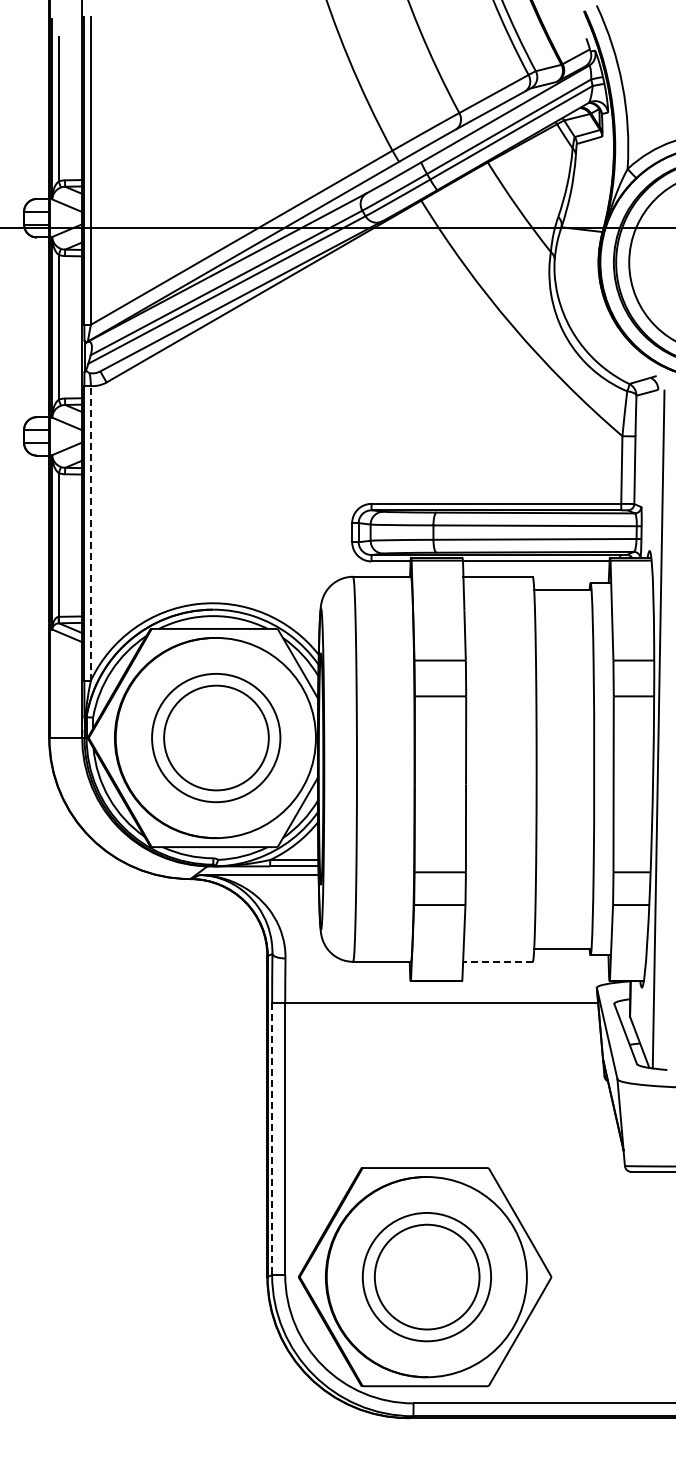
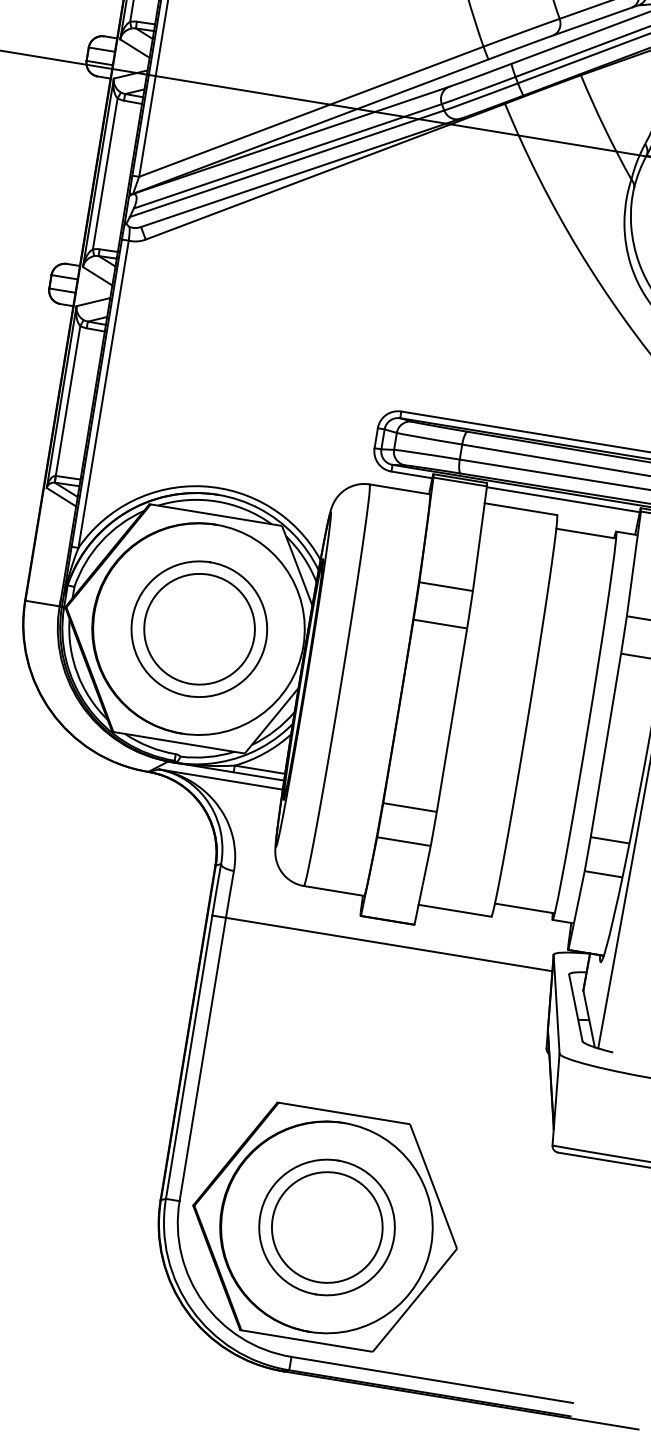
line: (90, 532) -> (103, 393), dashed -> solid
line: (497, 961) -> (454, 910), dashed -> solid
line: (272, 1139) -> (189, 1057), dashed -> solid

